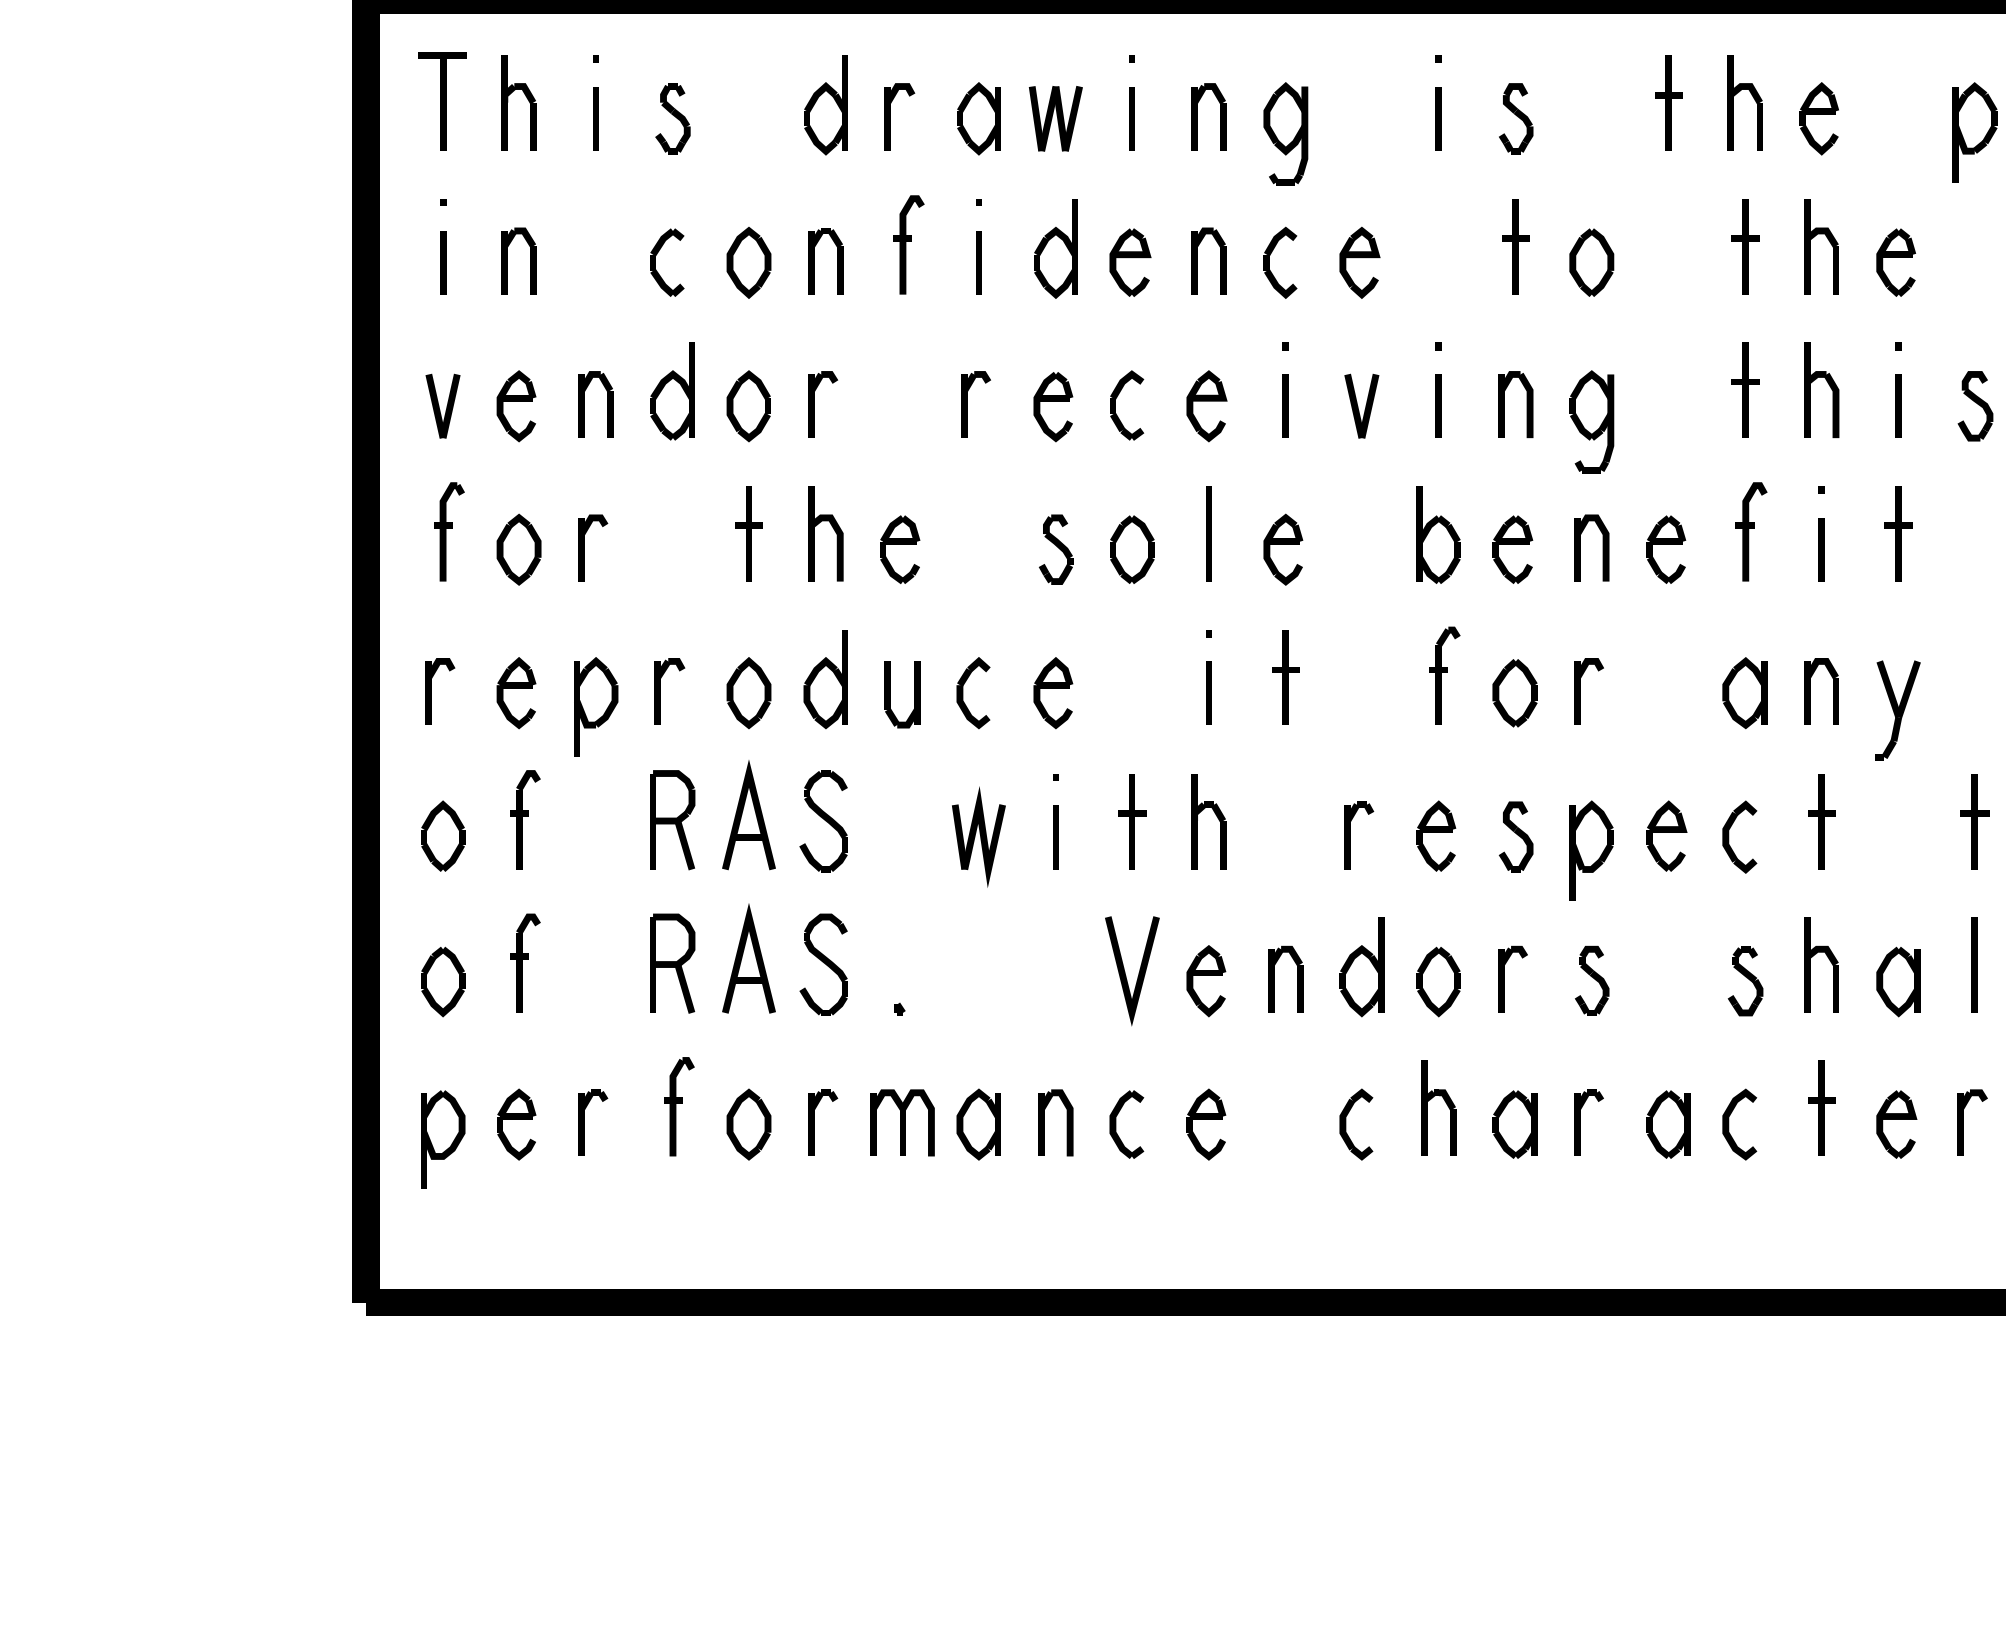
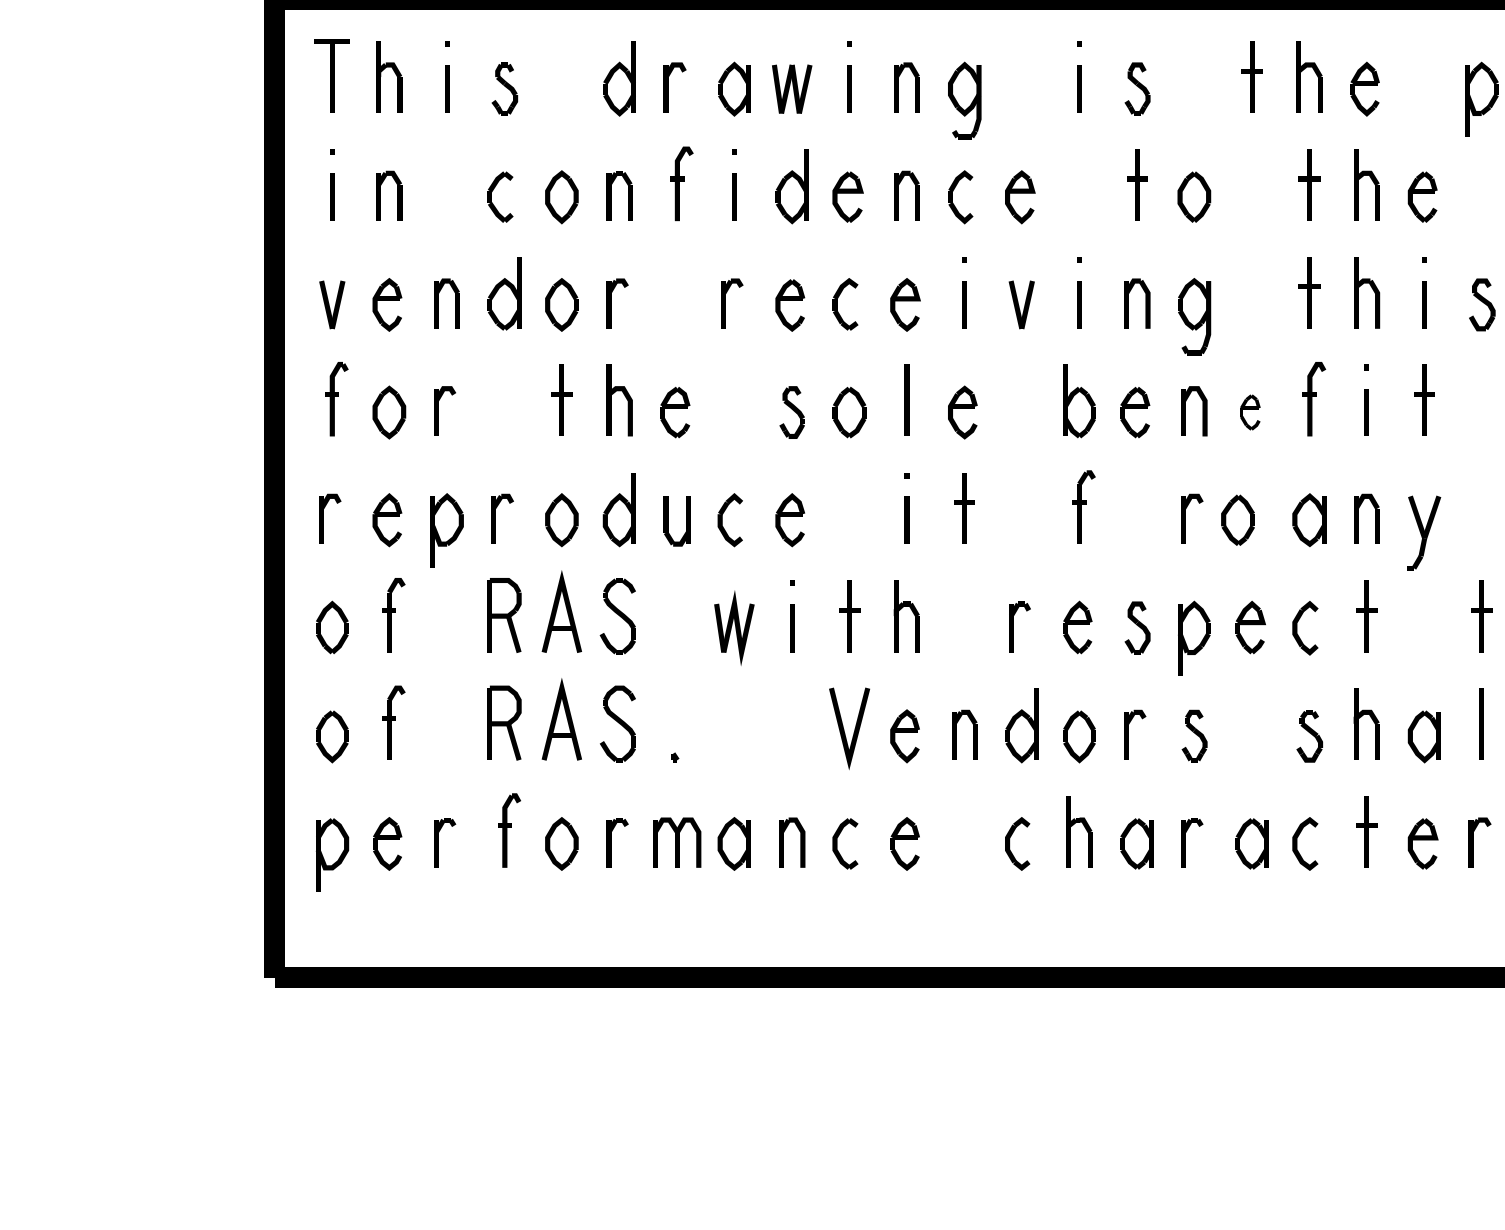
part: (1666, 549) -> (1250, 412), size x0.7
part: (1514, 693) -> (1237, 520), moved

